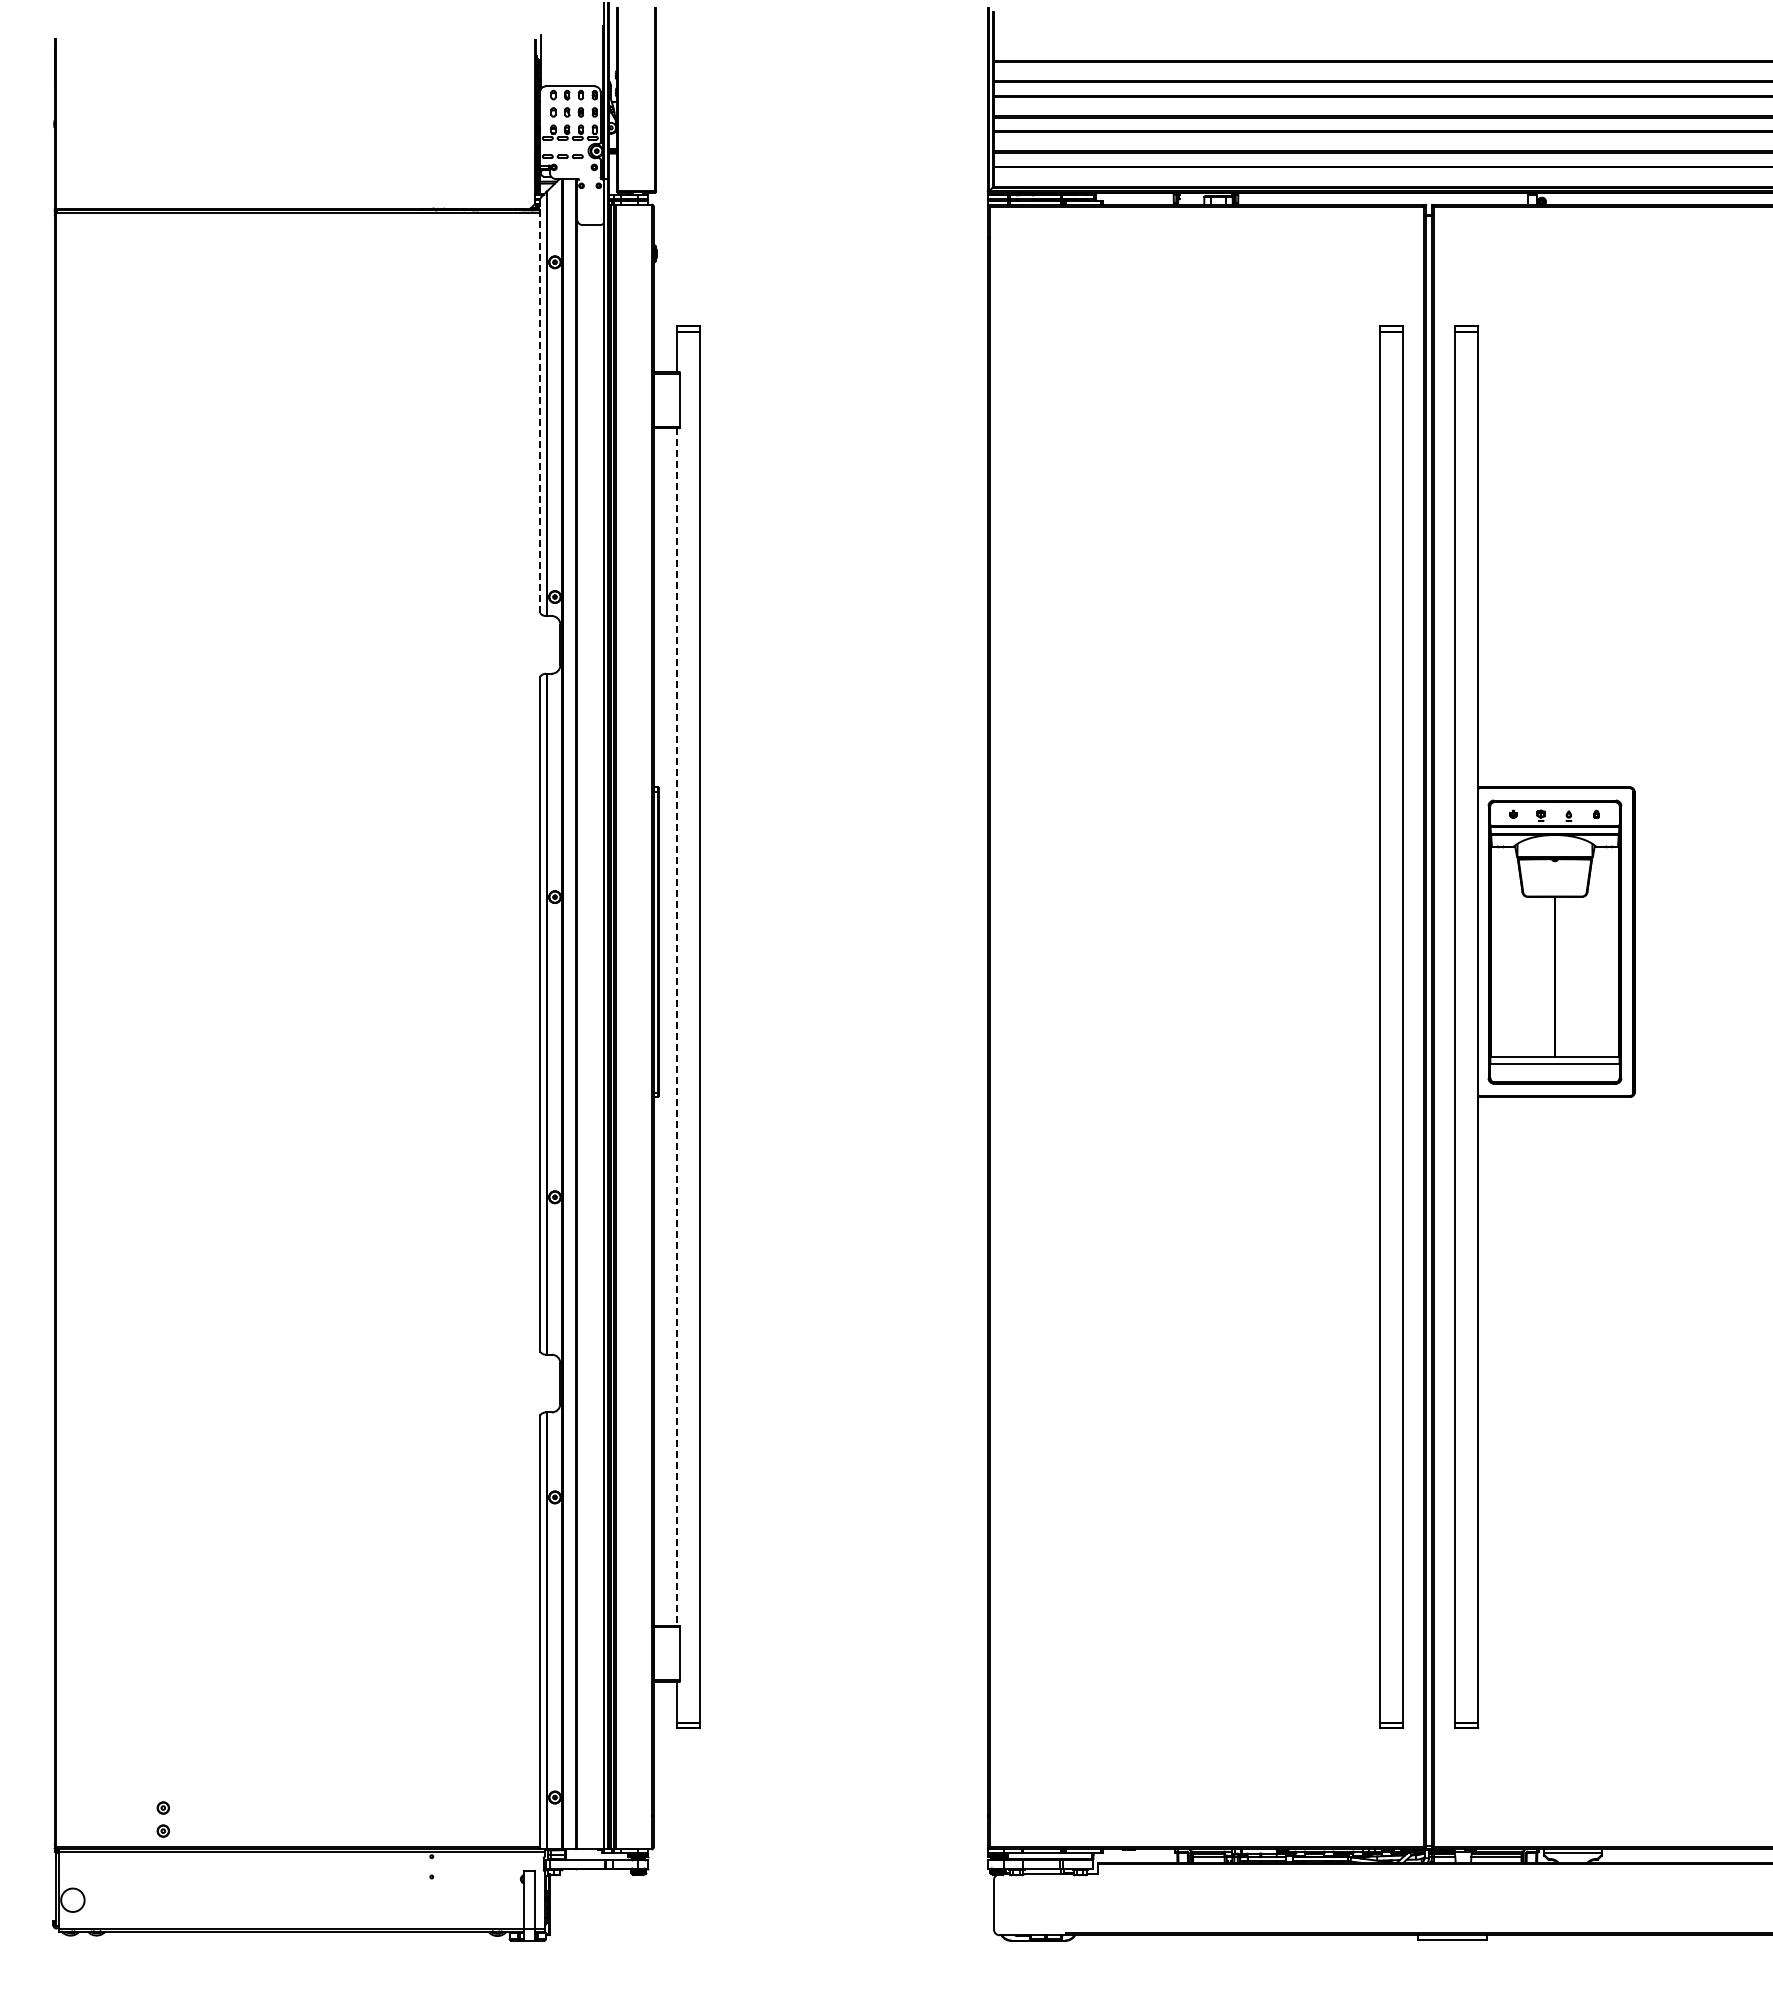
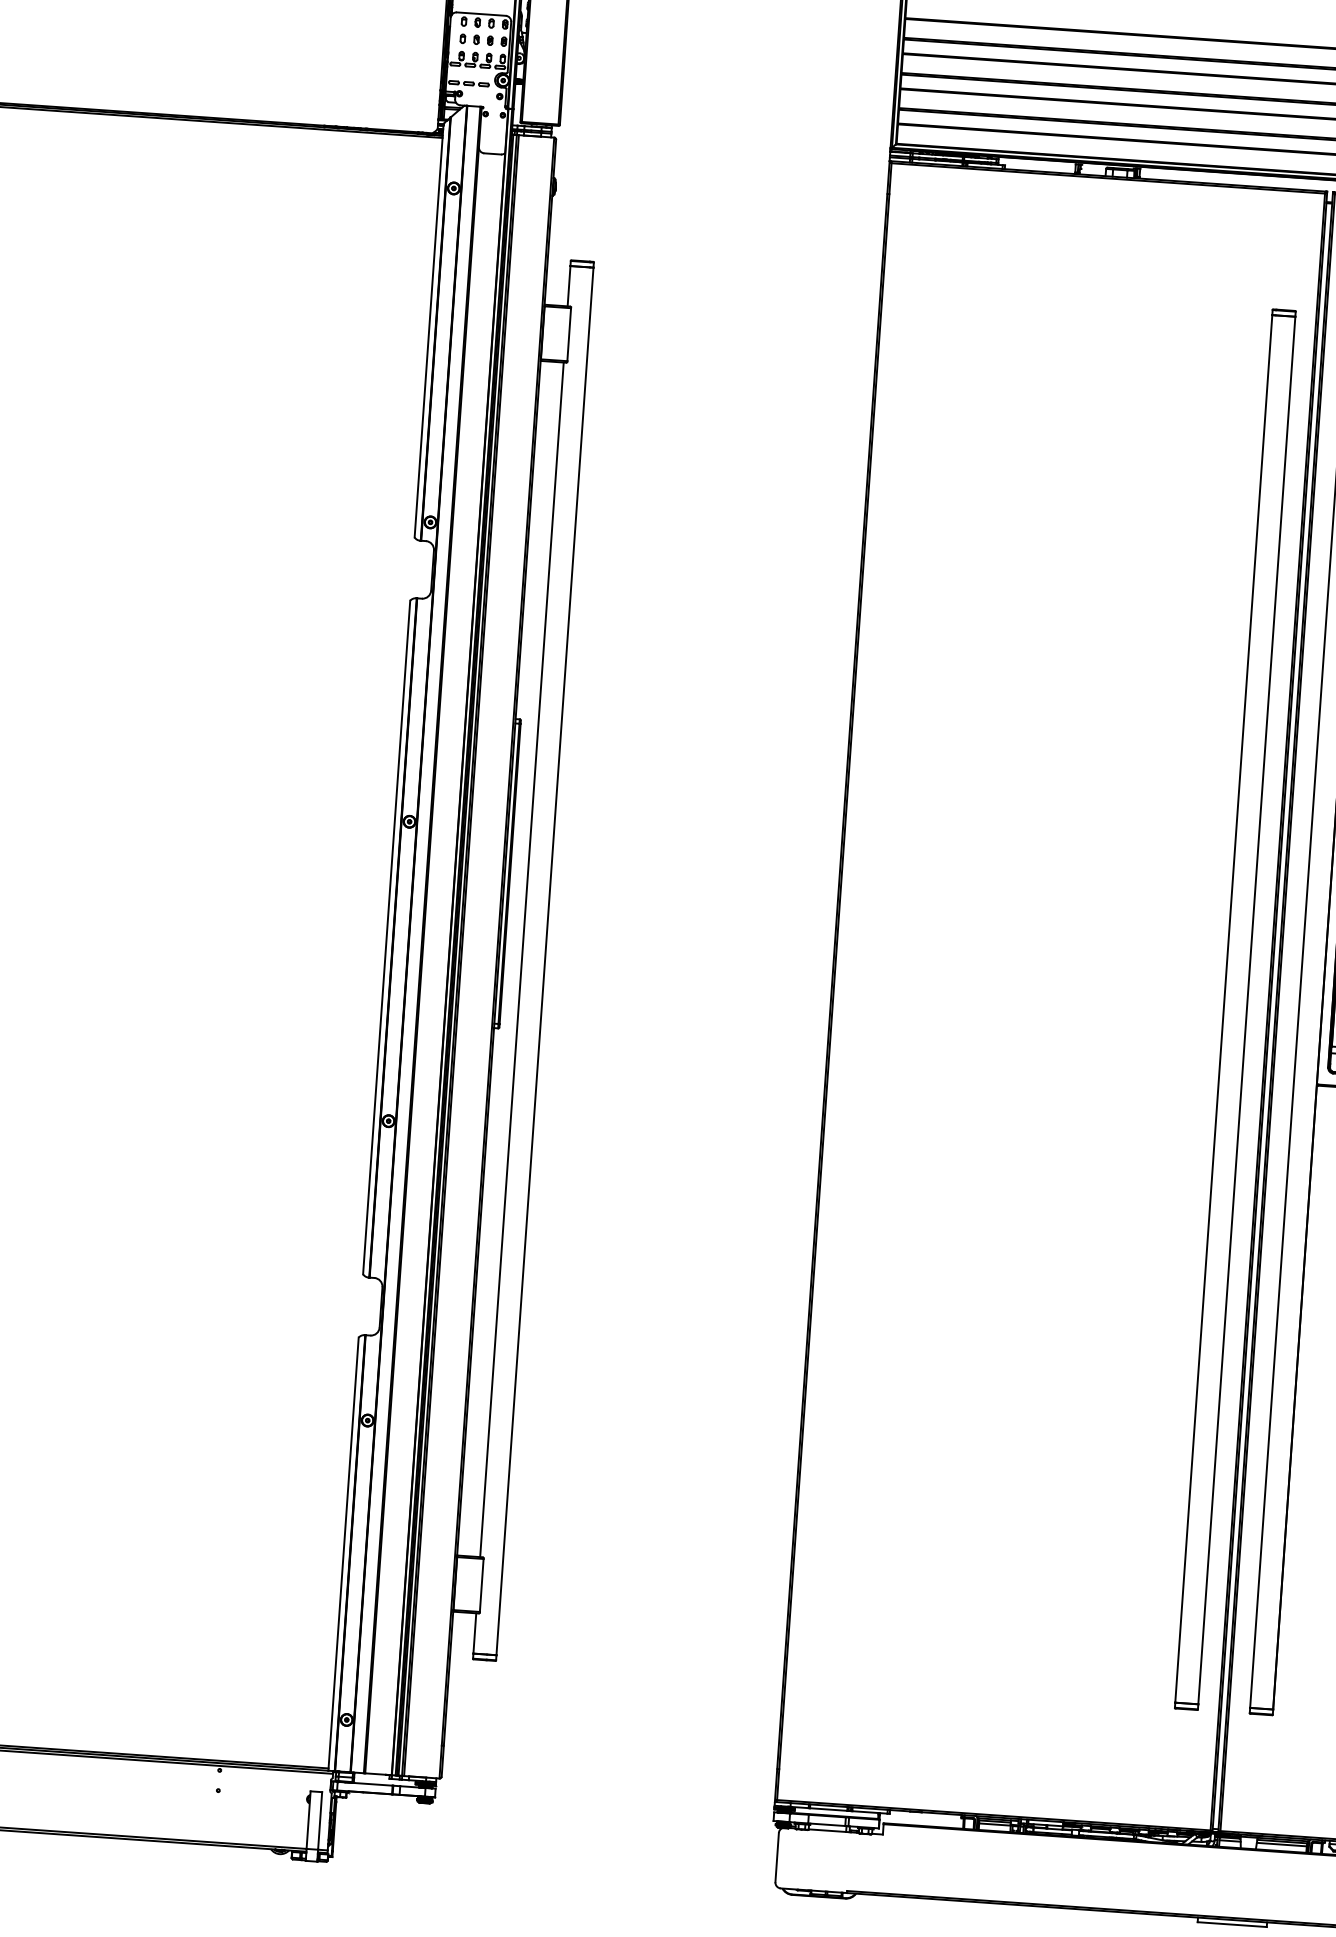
line: (540, 406) -> (429, 331), dashed -> solid
line: (676, 1027) -> (521, 960), dashed -> solid

